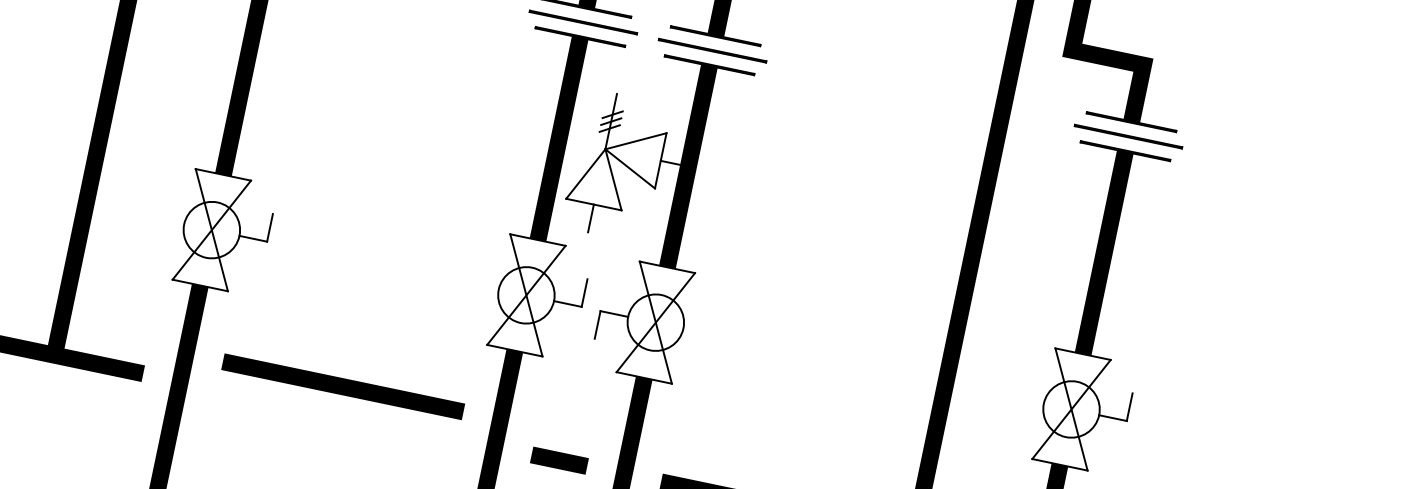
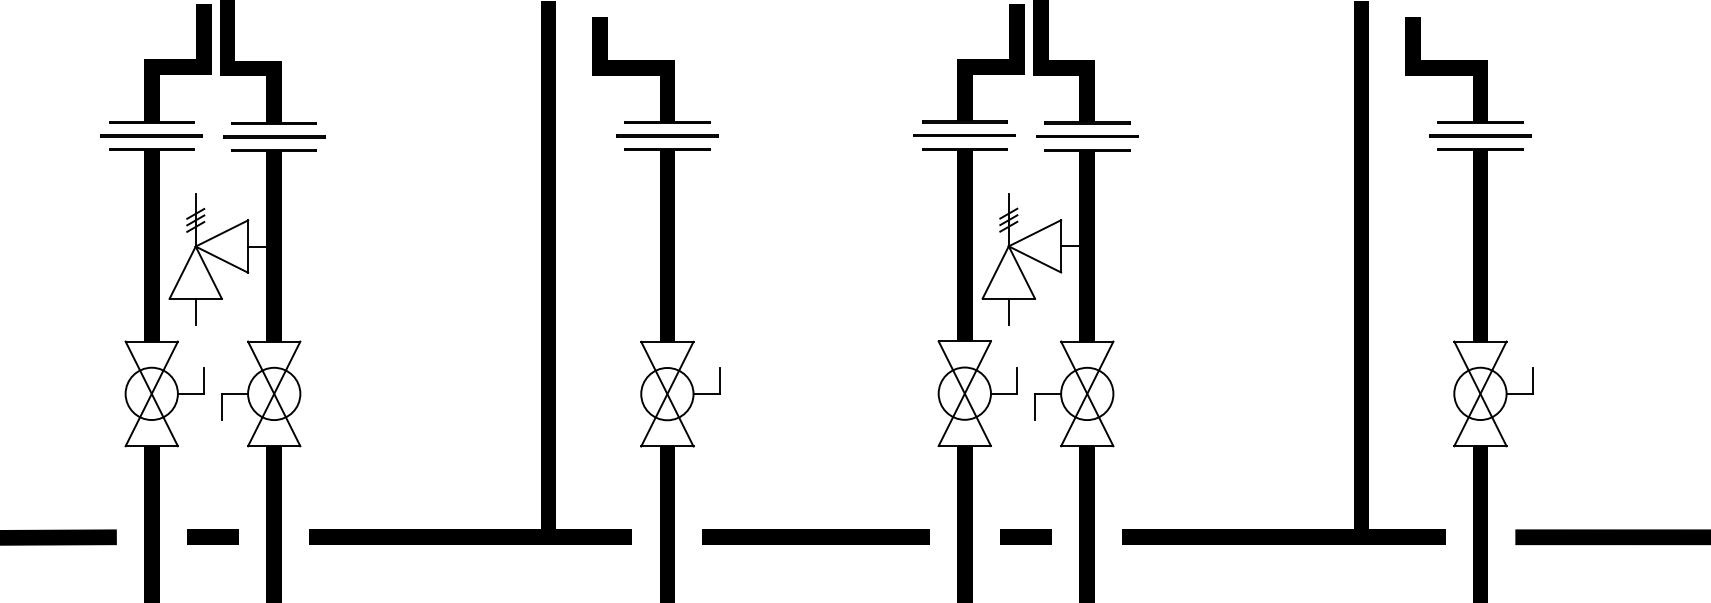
line: (342, 385) -> (815, 536), moved

